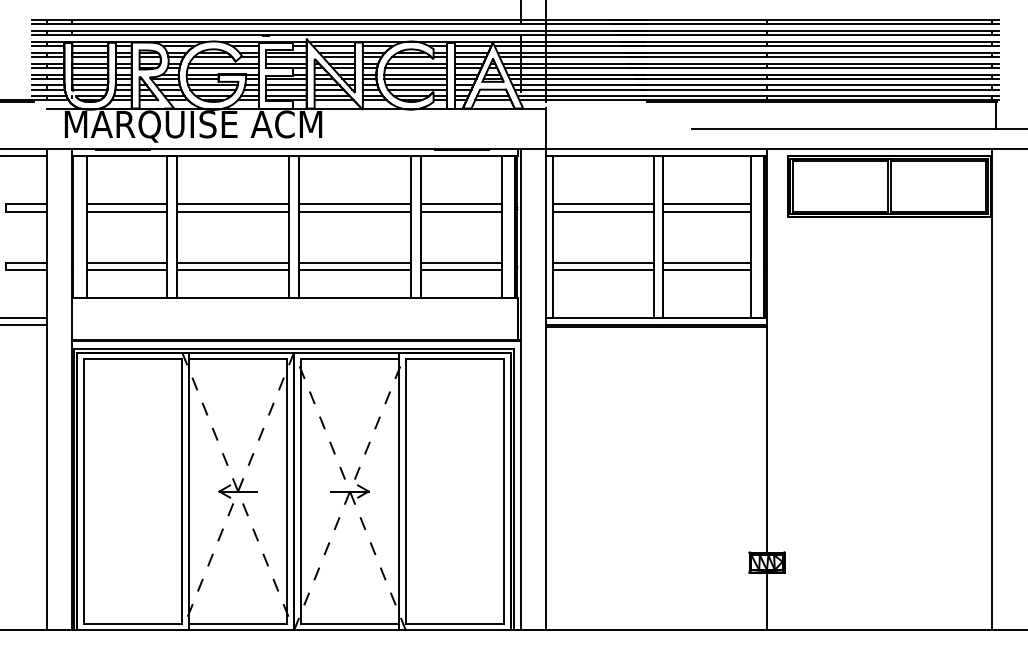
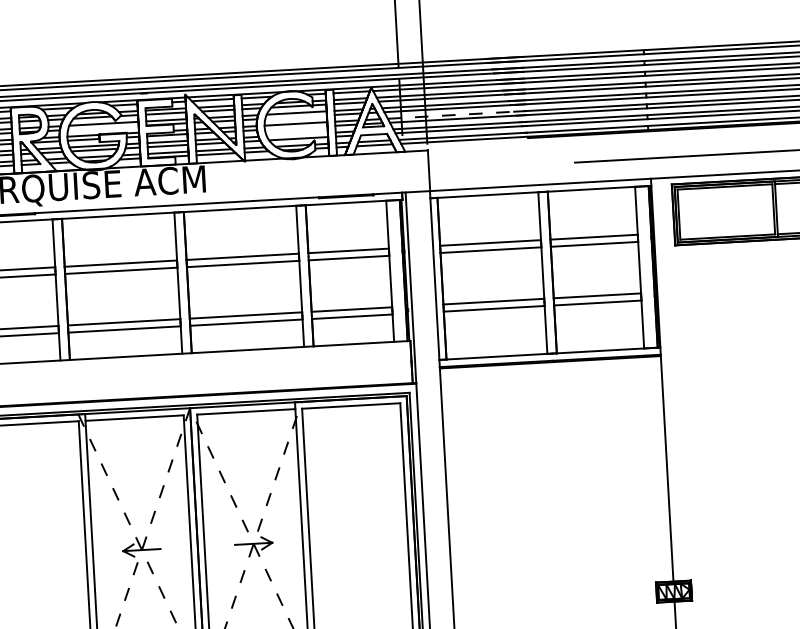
line: (222, 67) -> (102, 127), removed
line: (416, 67) -> (296, 116), removed
line: (577, 74) -> (457, 114), solid -> dashed
line: (415, 78) -> (296, 127), removed
line: (416, 85) -> (297, 134), removed

